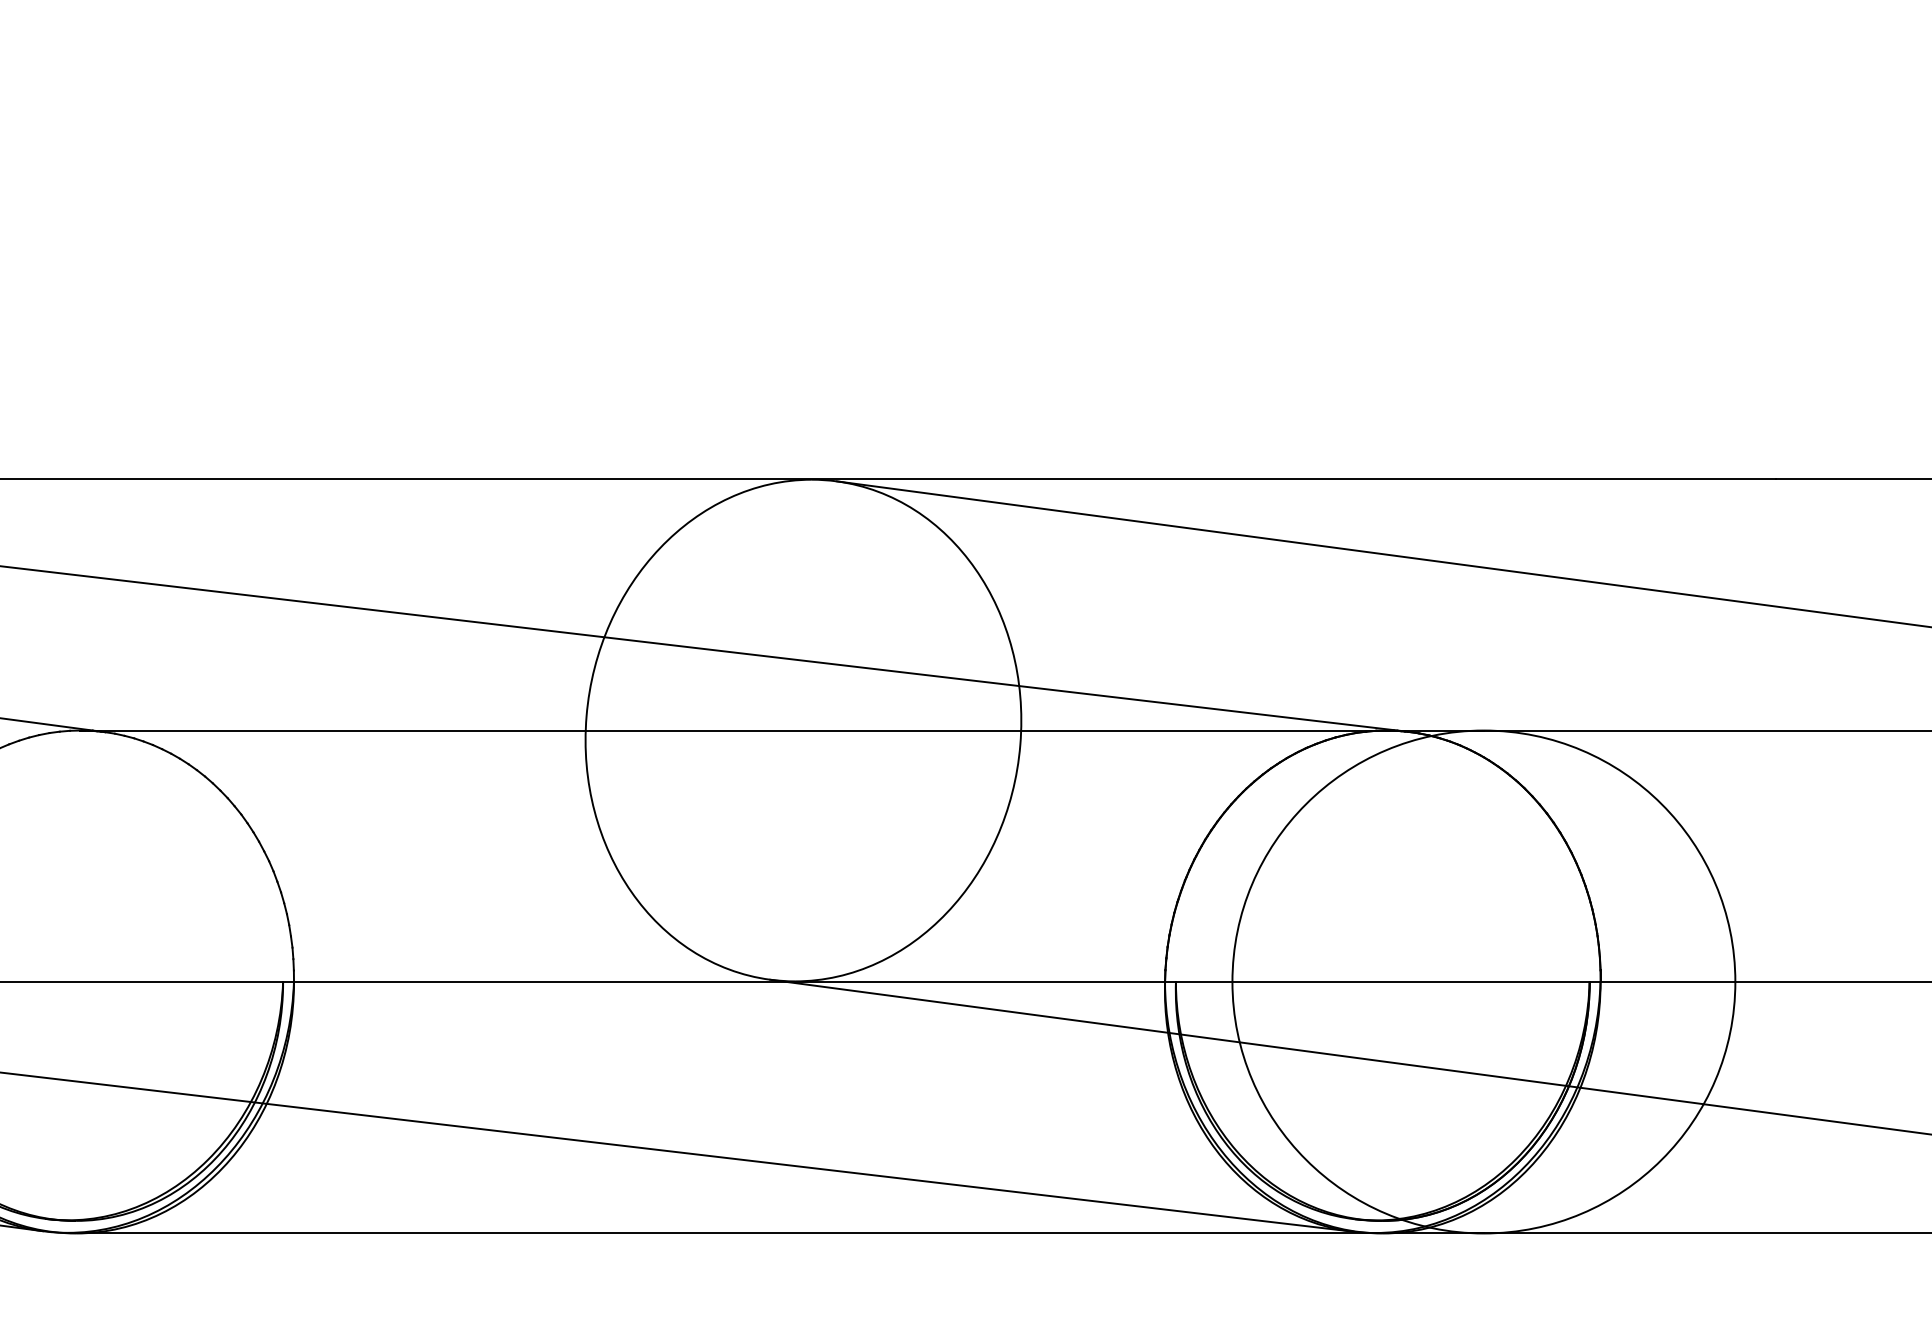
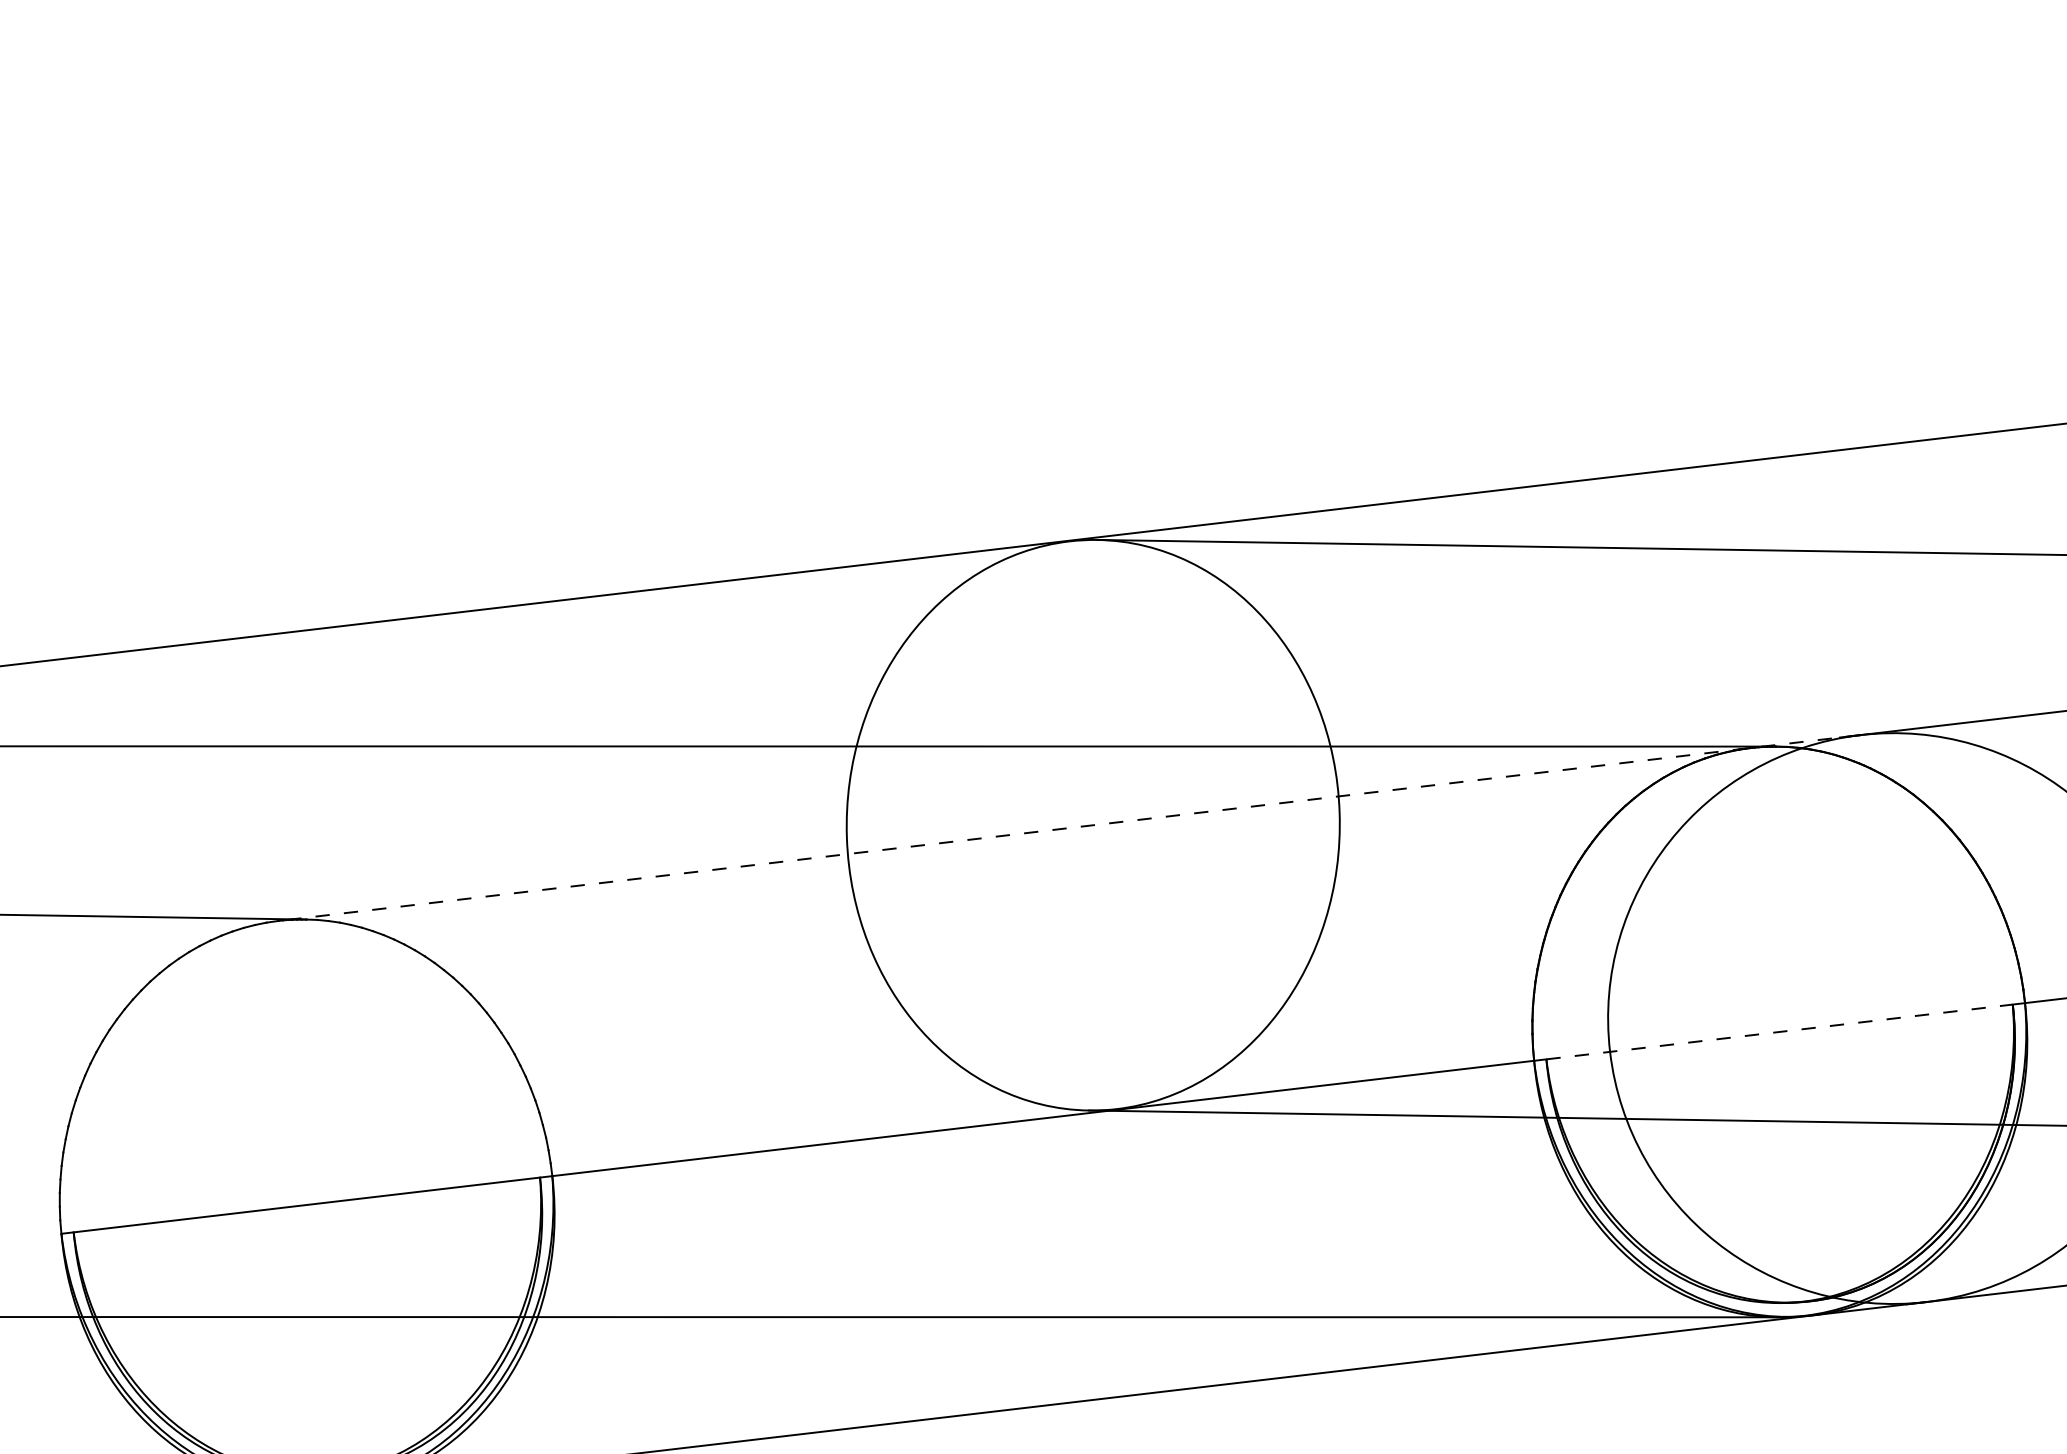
line: (782, 730) -> (1069, 827), solid -> dashed
line: (1382, 982) -> (1779, 1032), solid -> dashed

